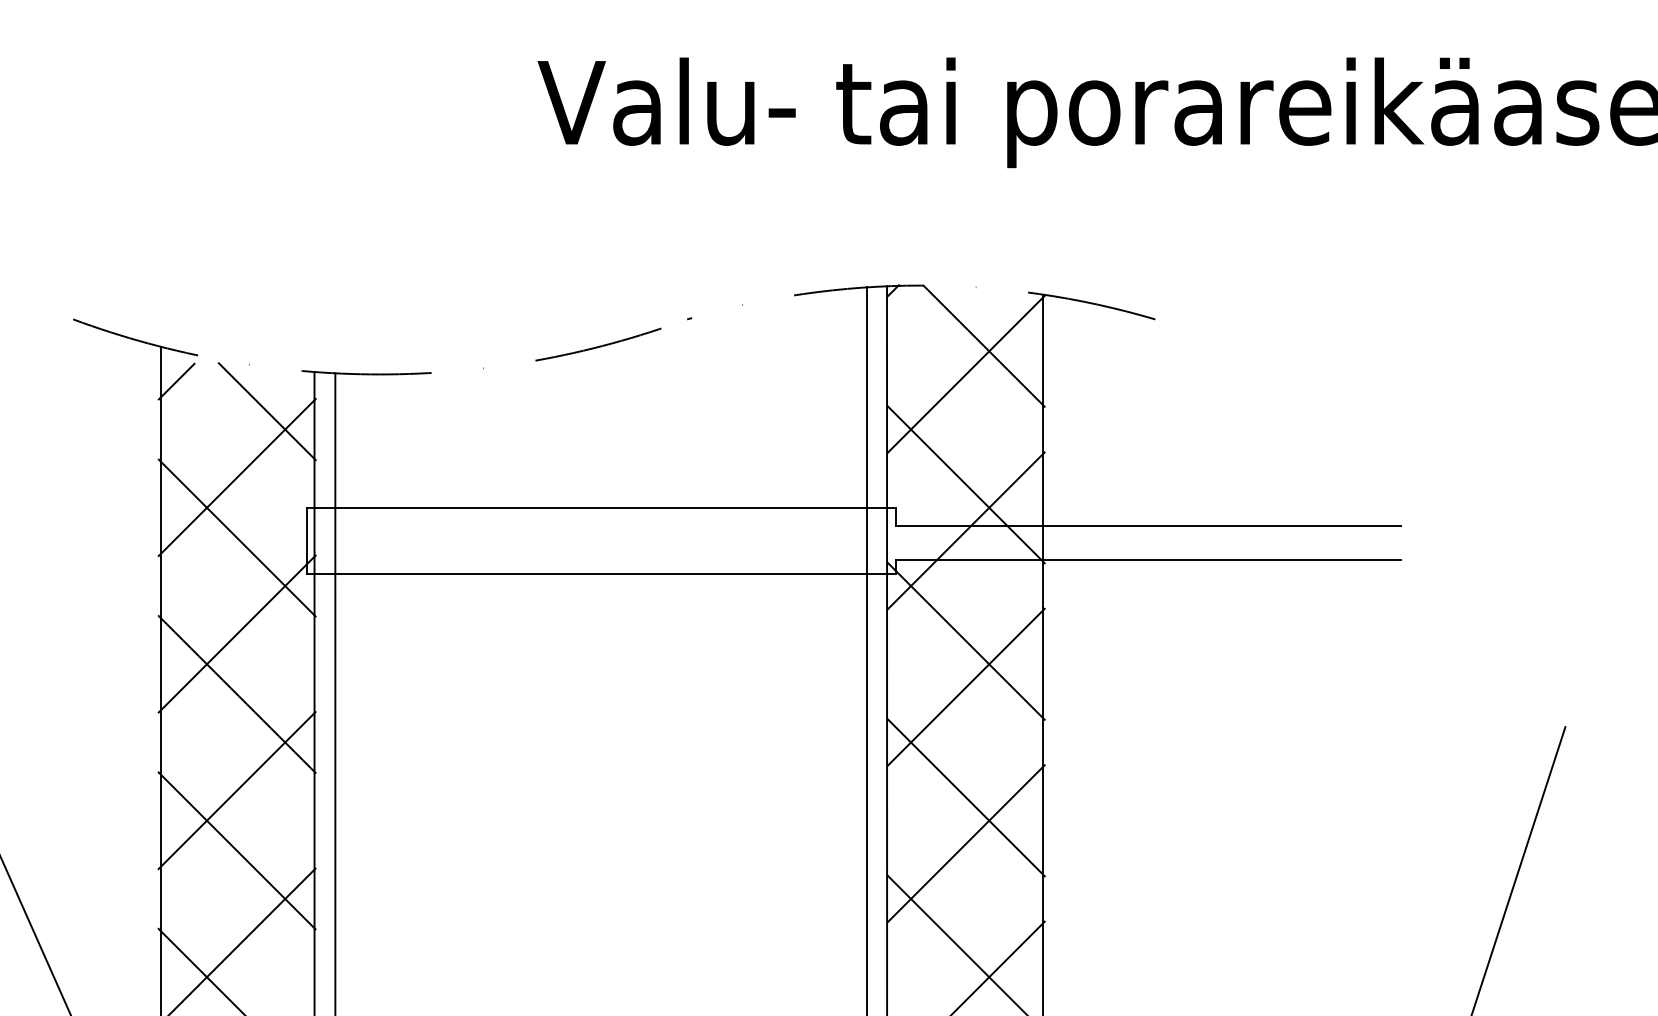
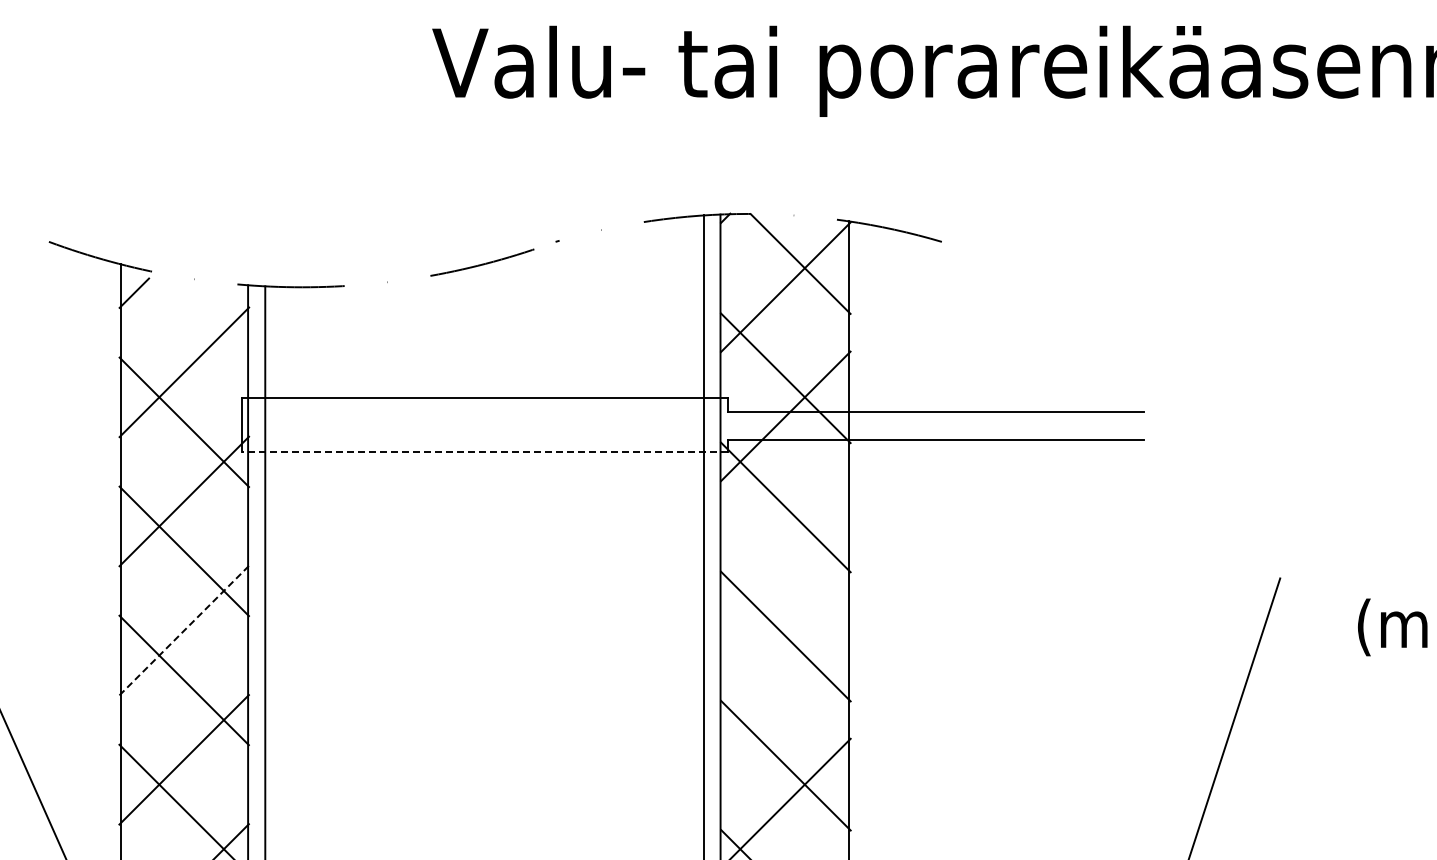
line: (267, 411) -> (209, 317), removed
line: (601, 574) -> (484, 452), solid -> dashed
line: (965, 687) -> (785, 545), removed
line: (237, 790) -> (184, 630), solid -> dashed
line: (965, 843) -> (785, 674), removed

